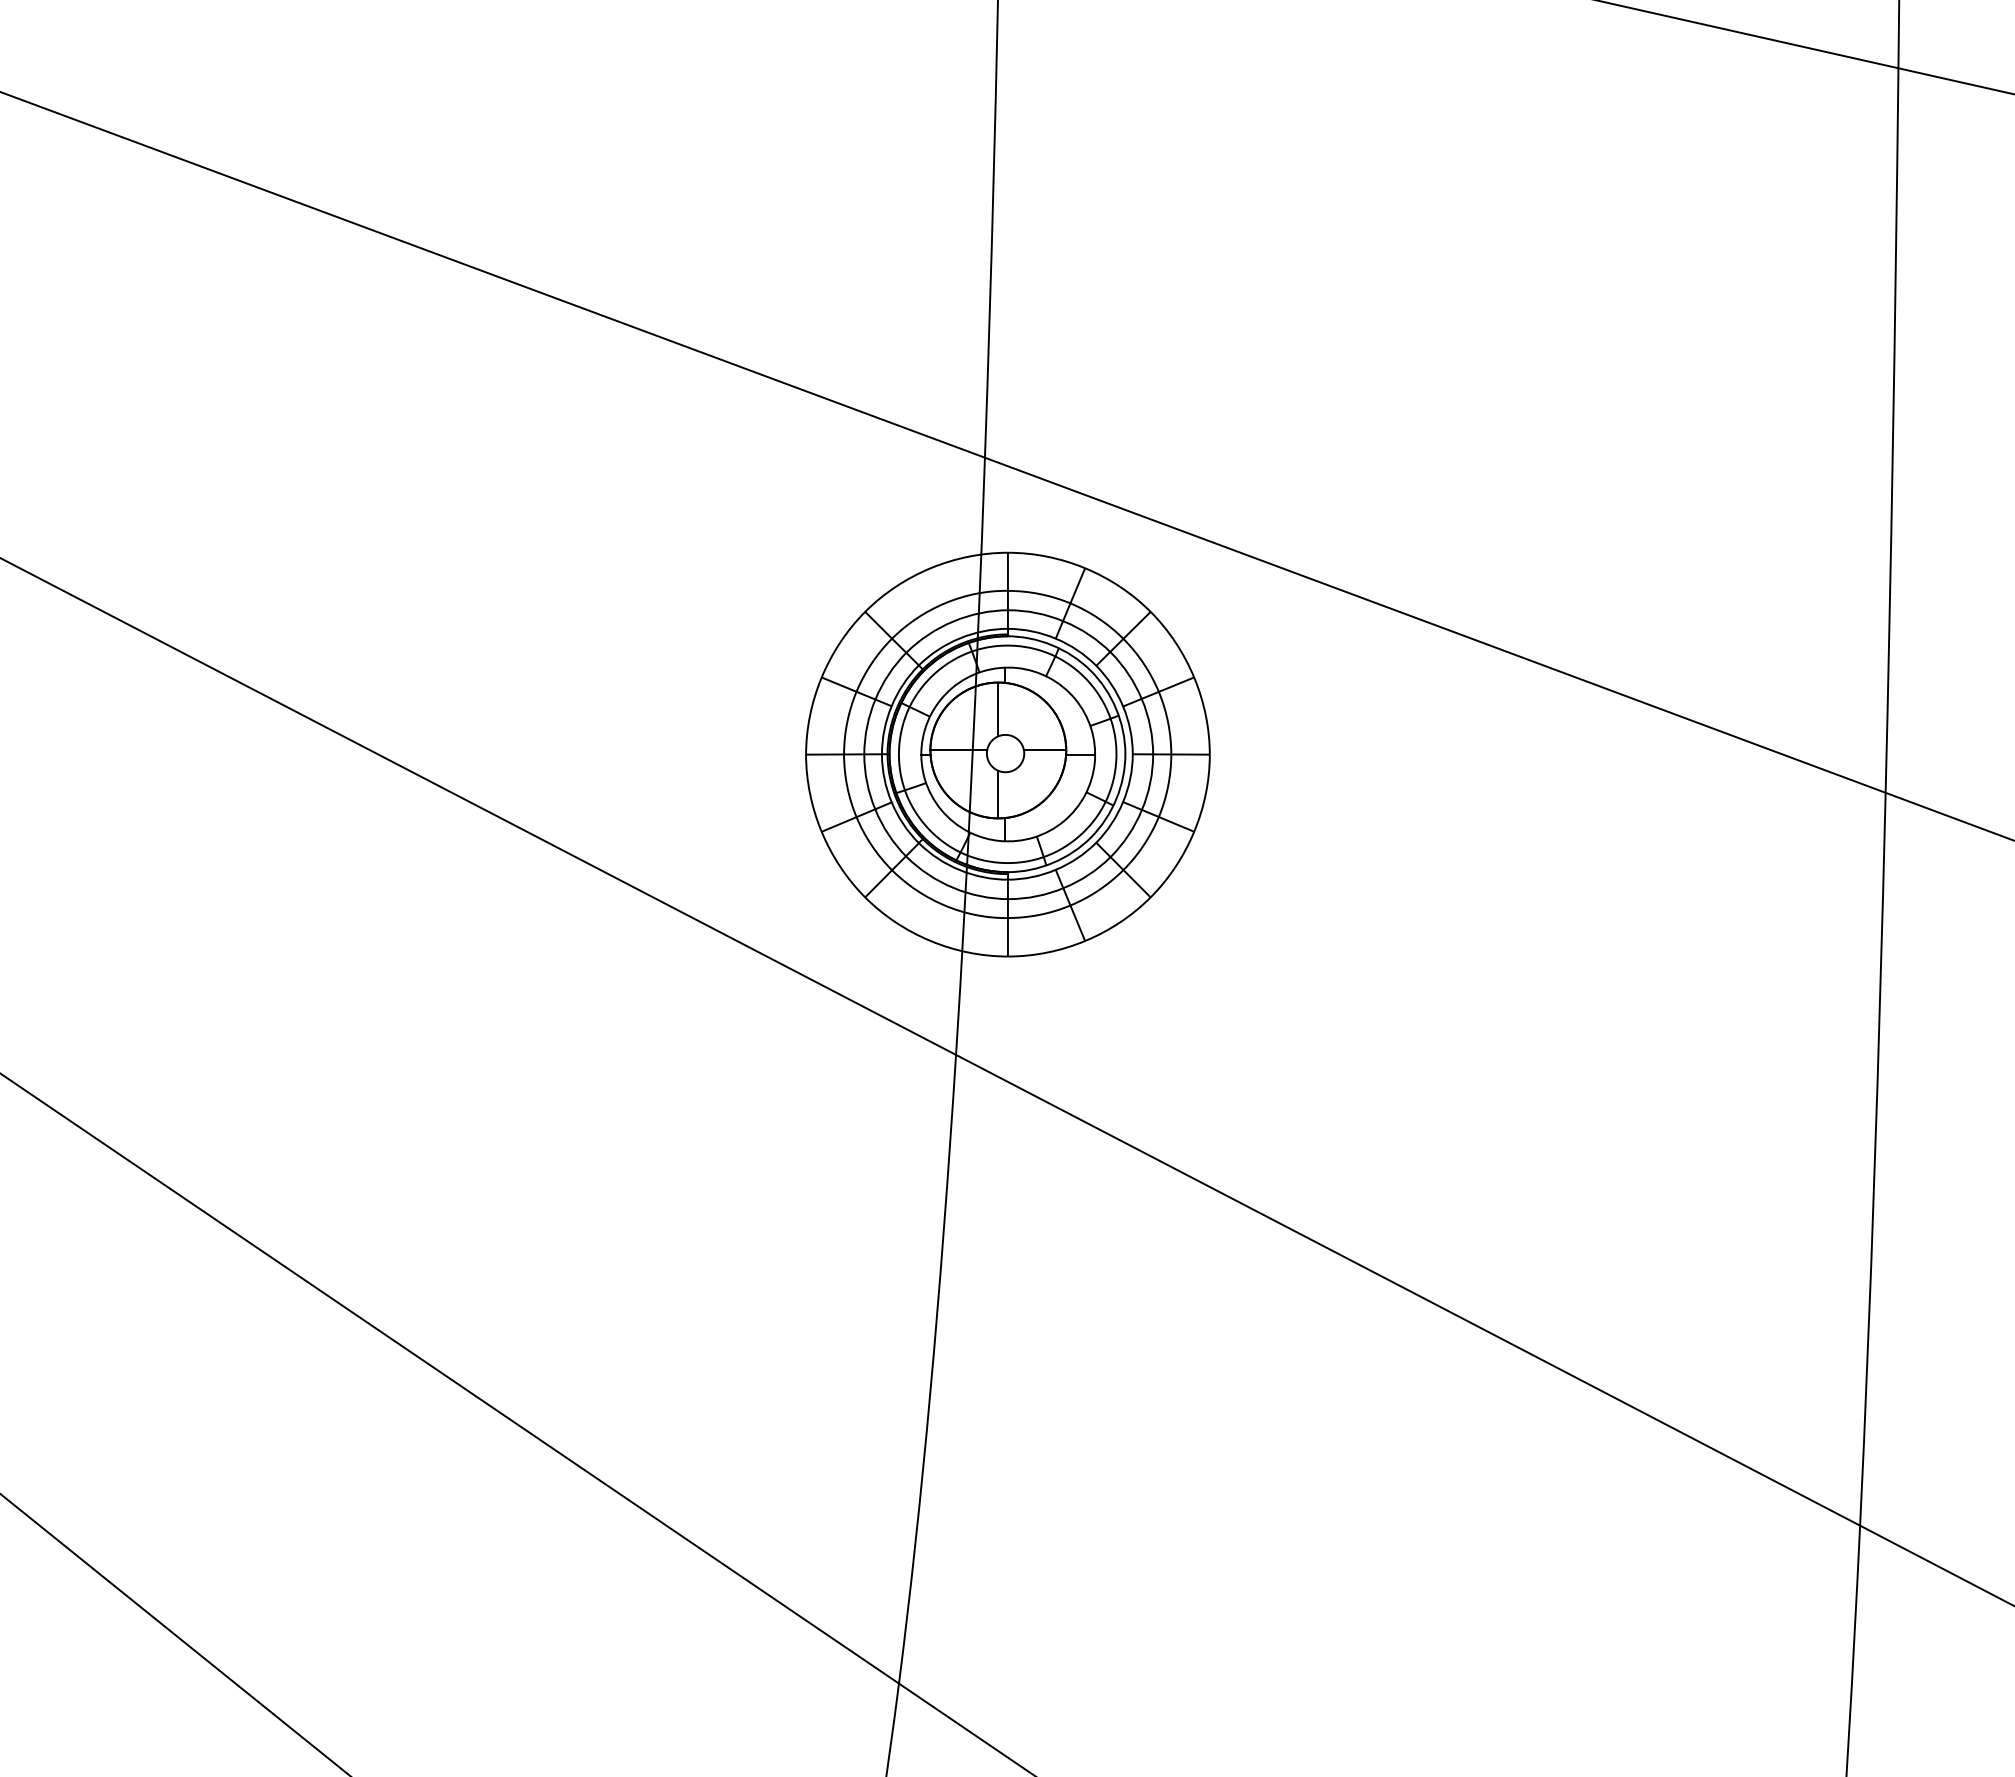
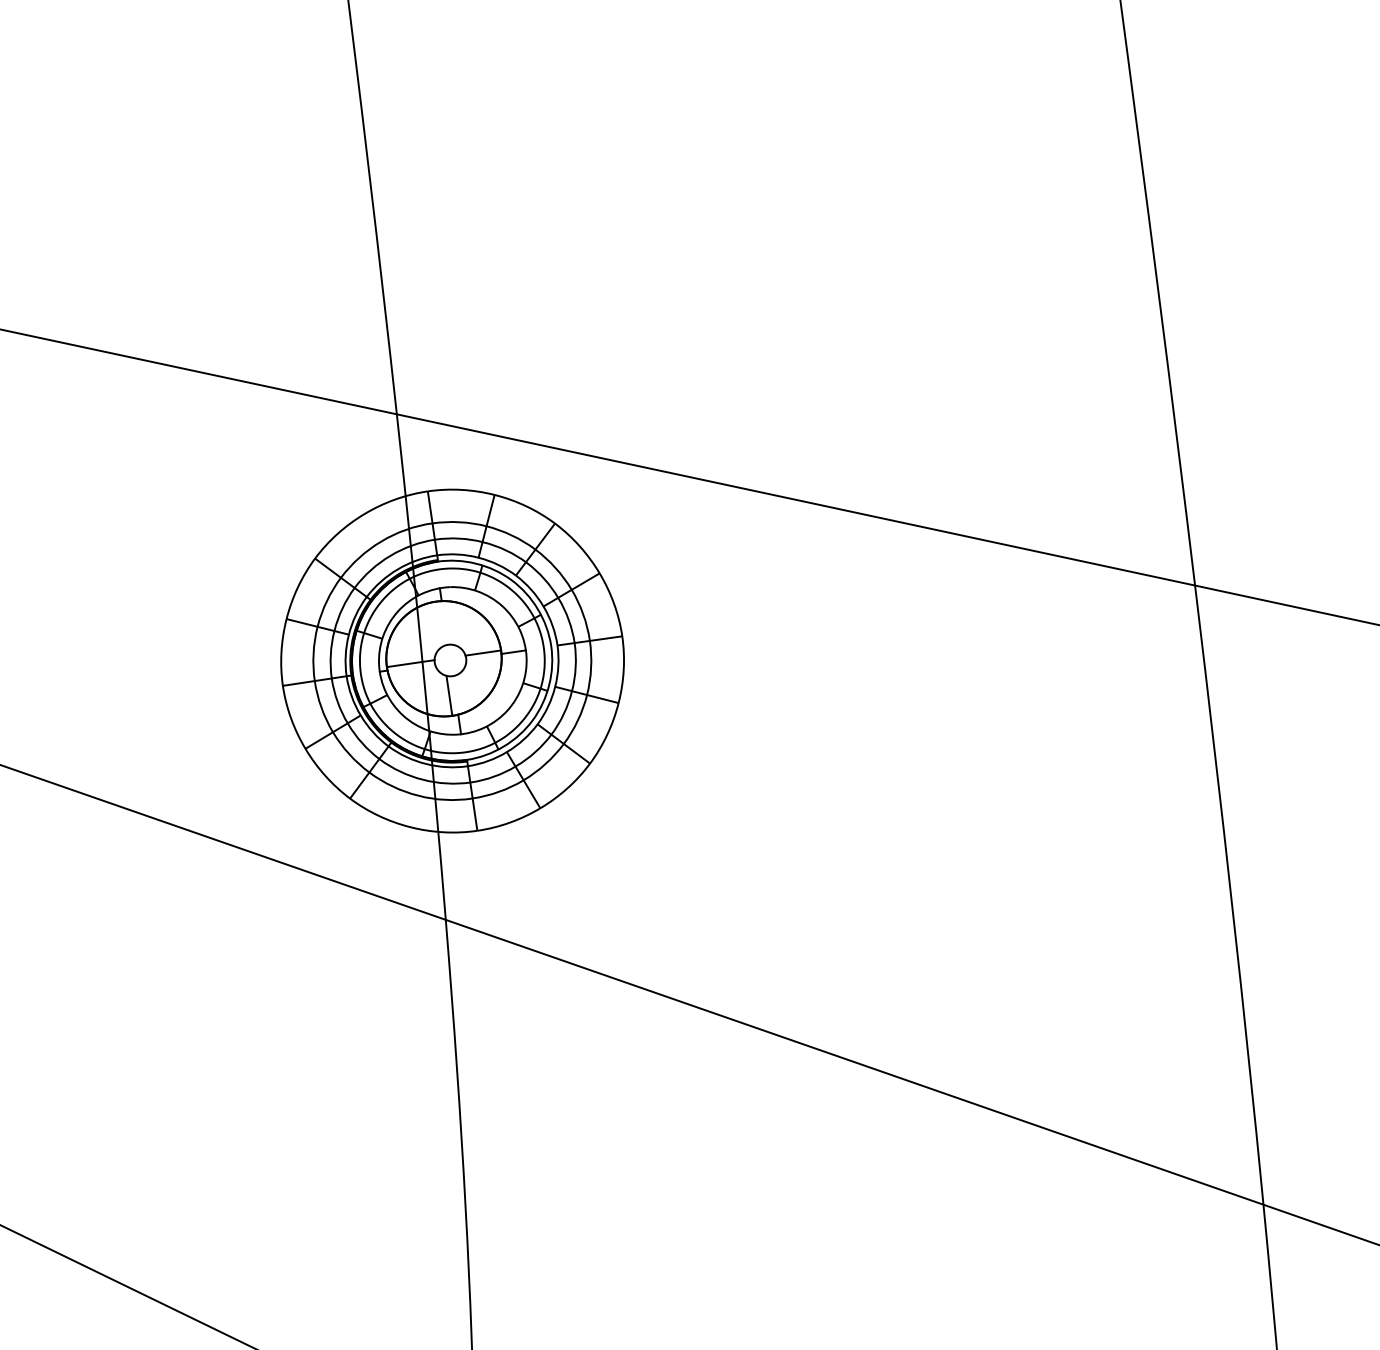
line: (998, 709) -> (439, 624), removed

